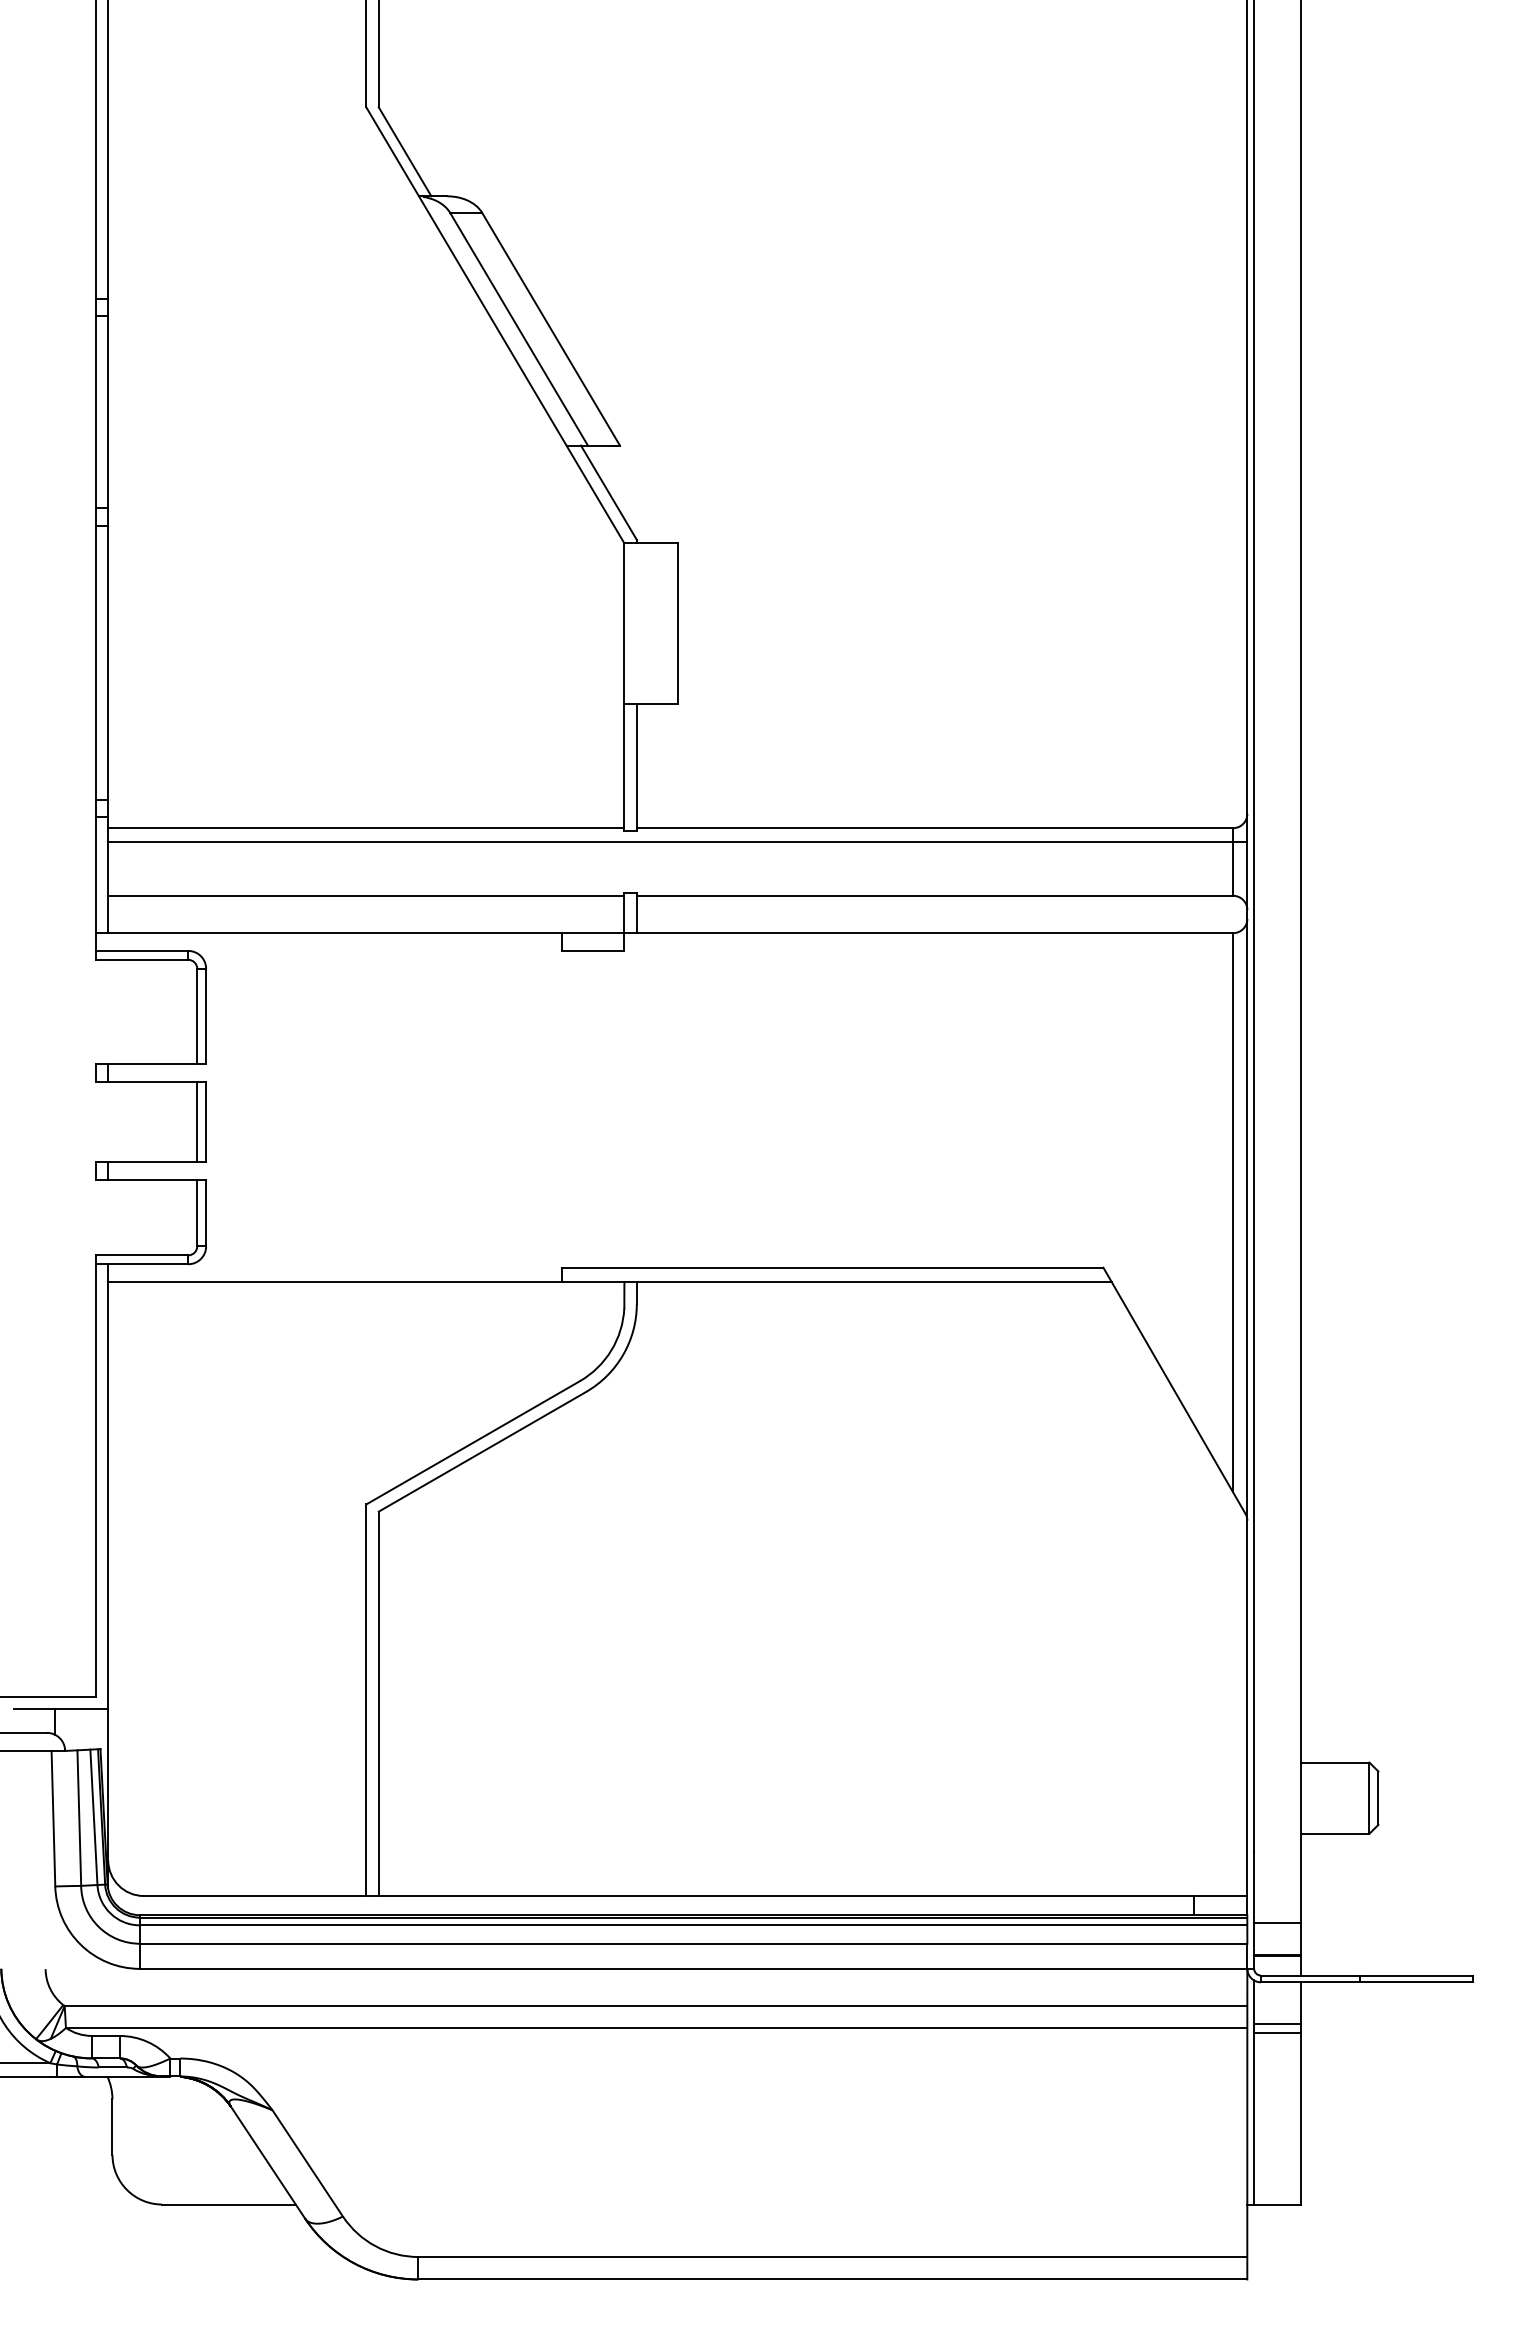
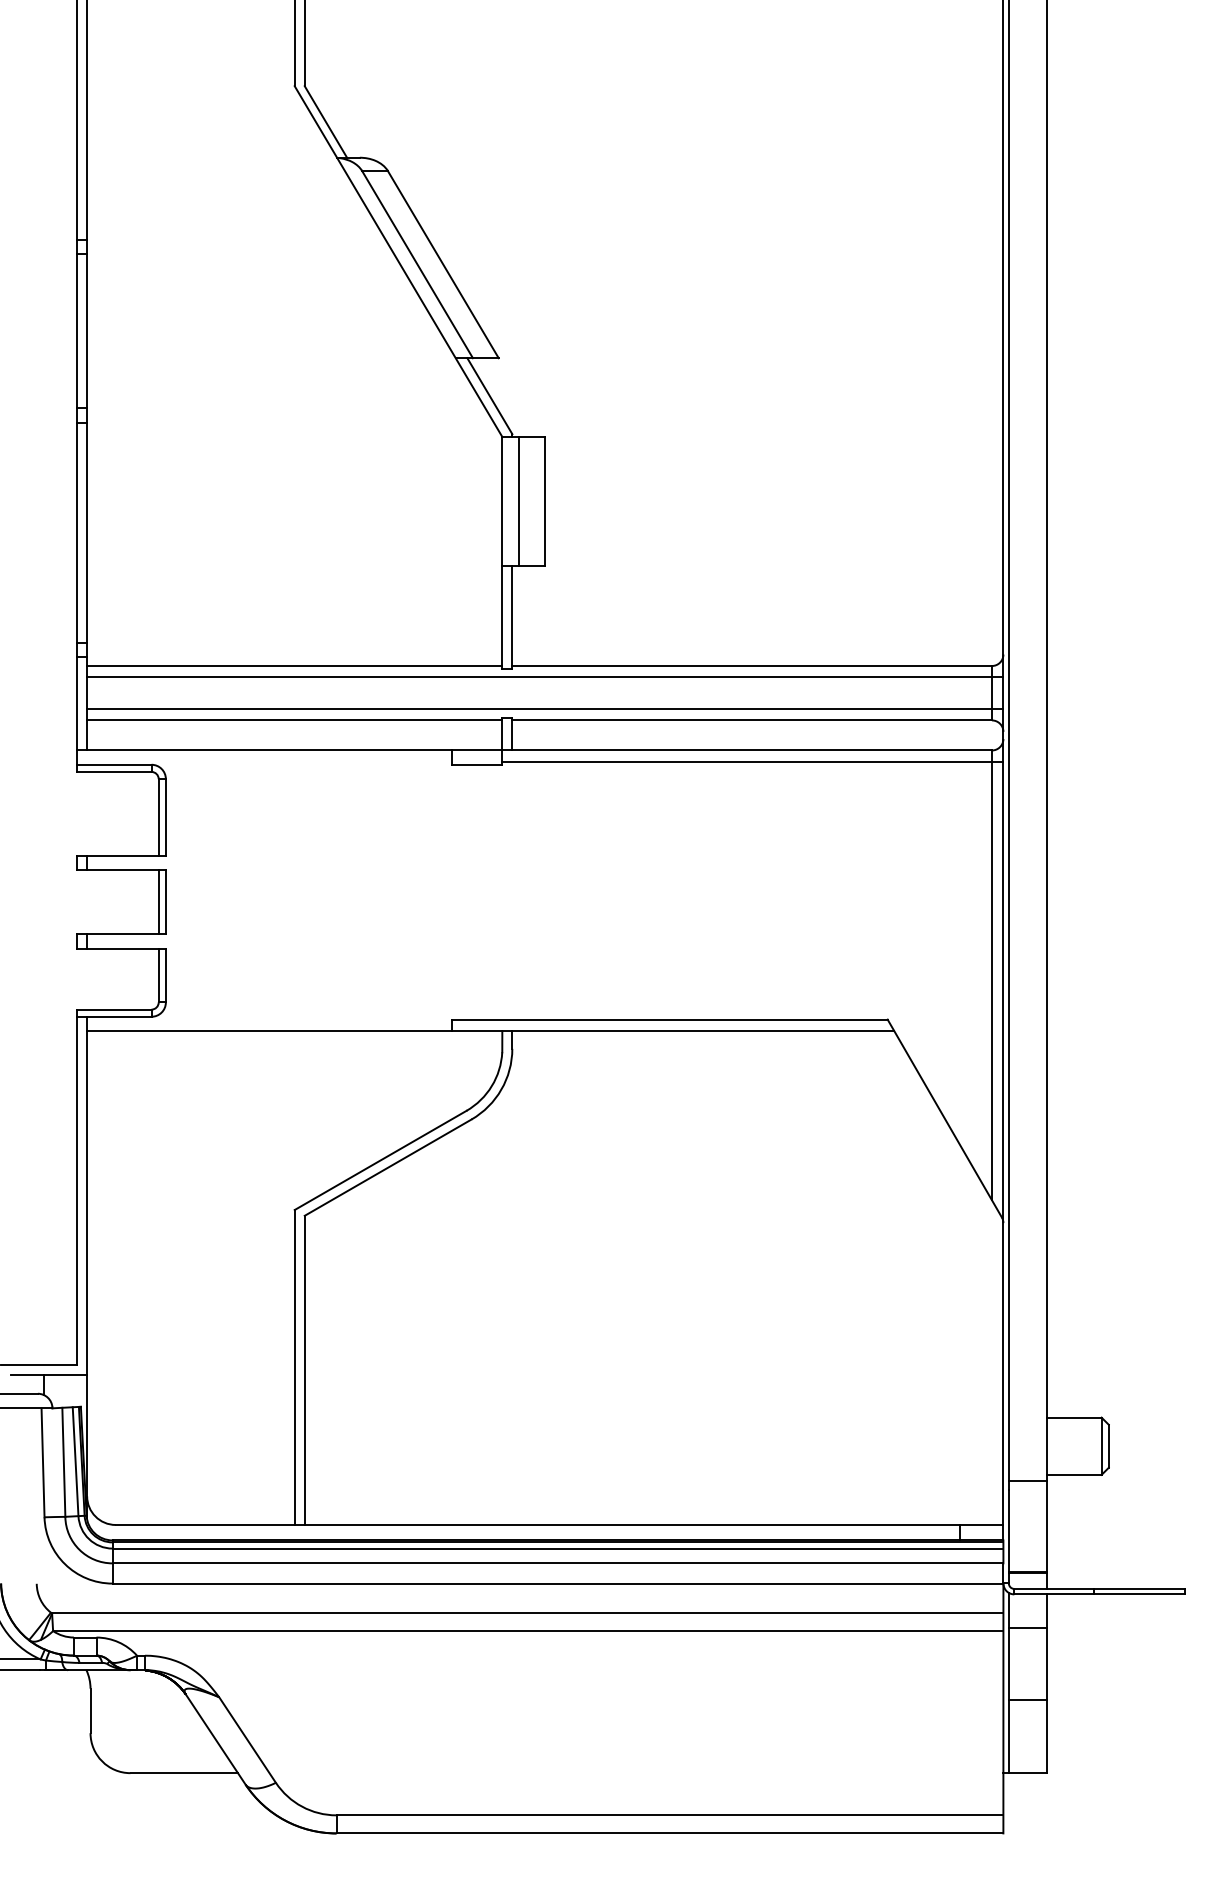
line: (645, 623) -> (519, 501), added
line: (677, 881) -> (545, 708), added
line: (935, 947) -> (752, 761), added
line: (1277, 1923) -> (1027, 1481), moved
line: (1277, 2033) -> (1027, 1700), moved

